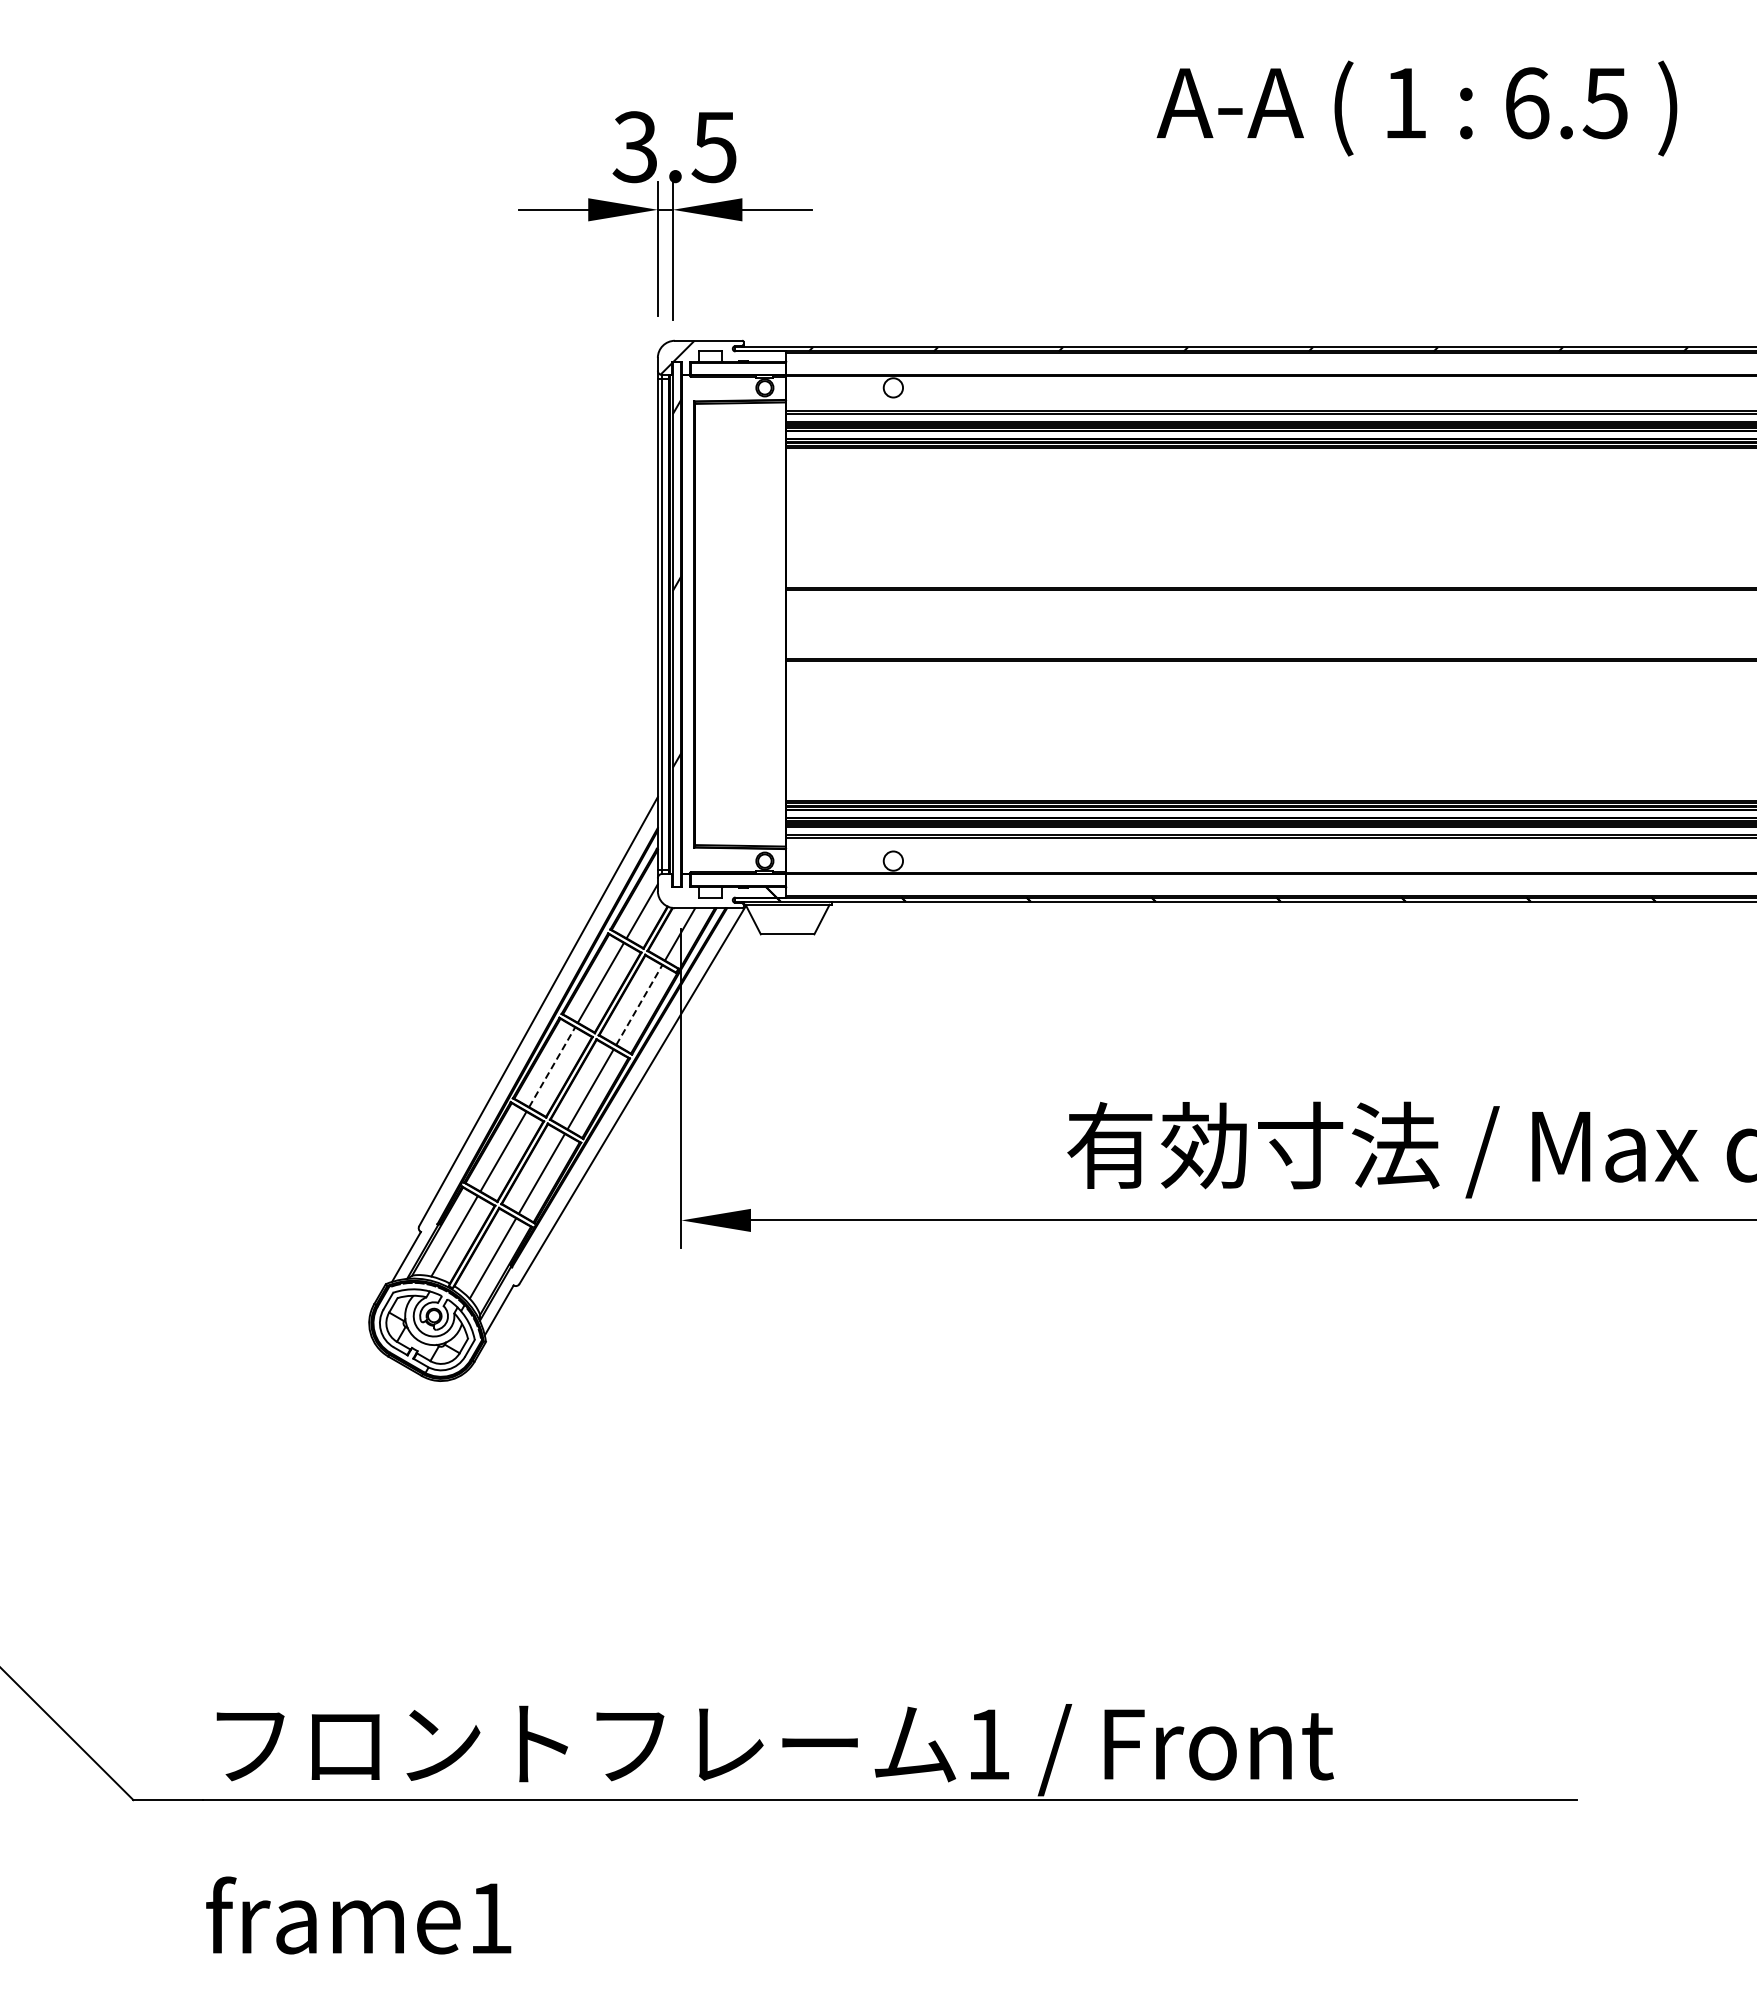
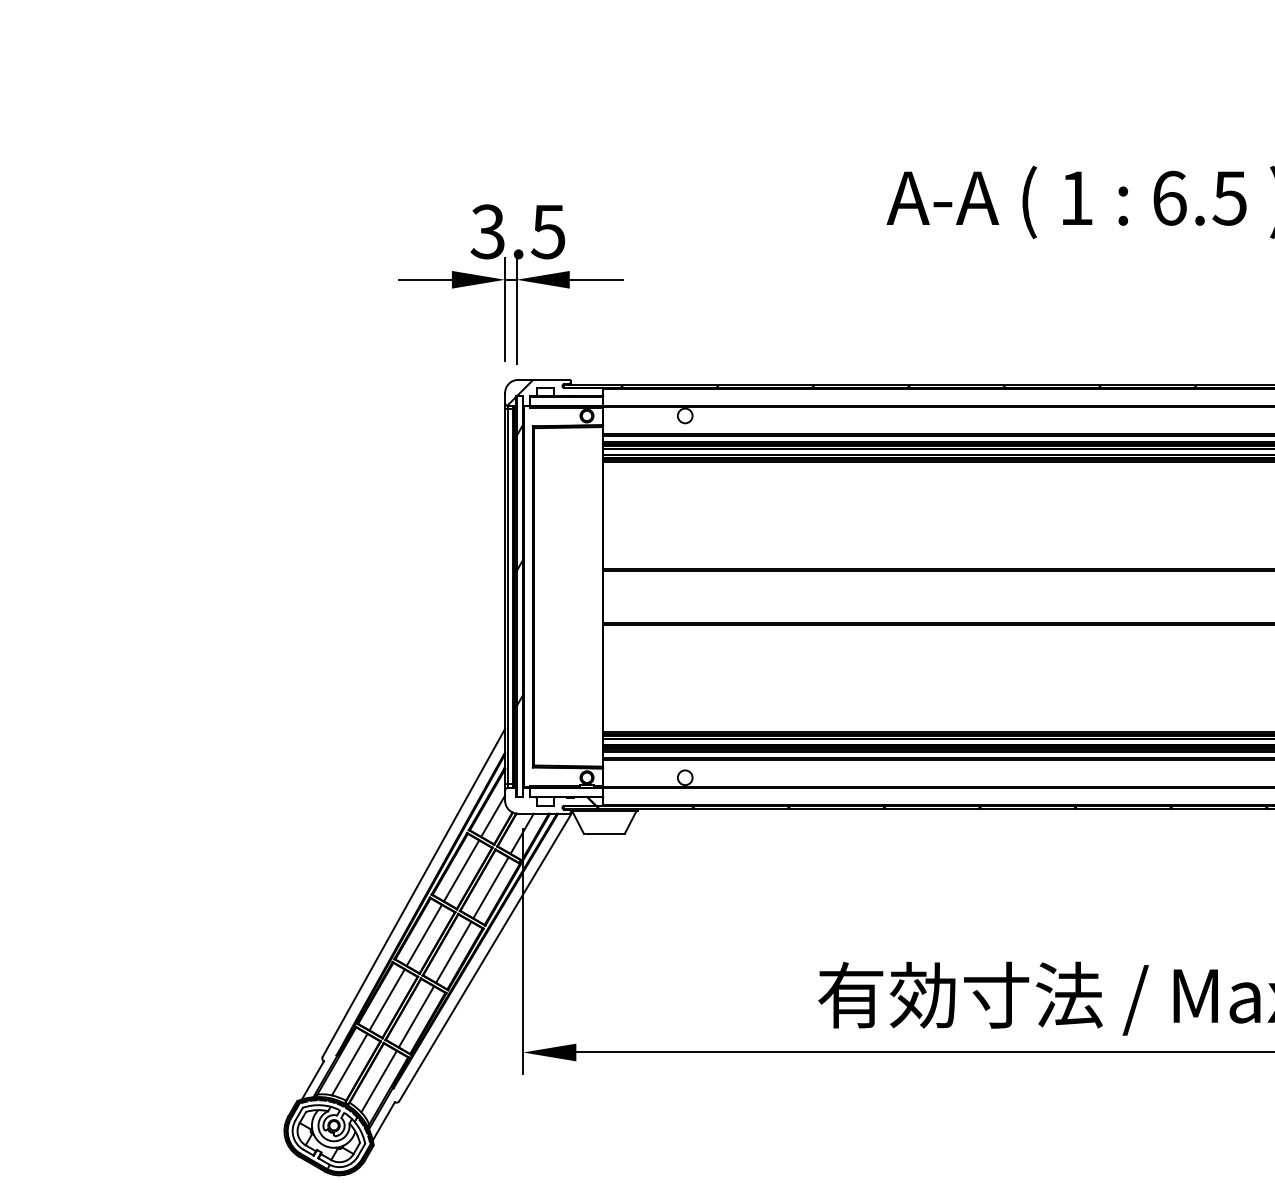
line: (639, 1004) -> (491, 887), dashed -> solid
line: (552, 1066) -> (424, 934), dashed -> solid

